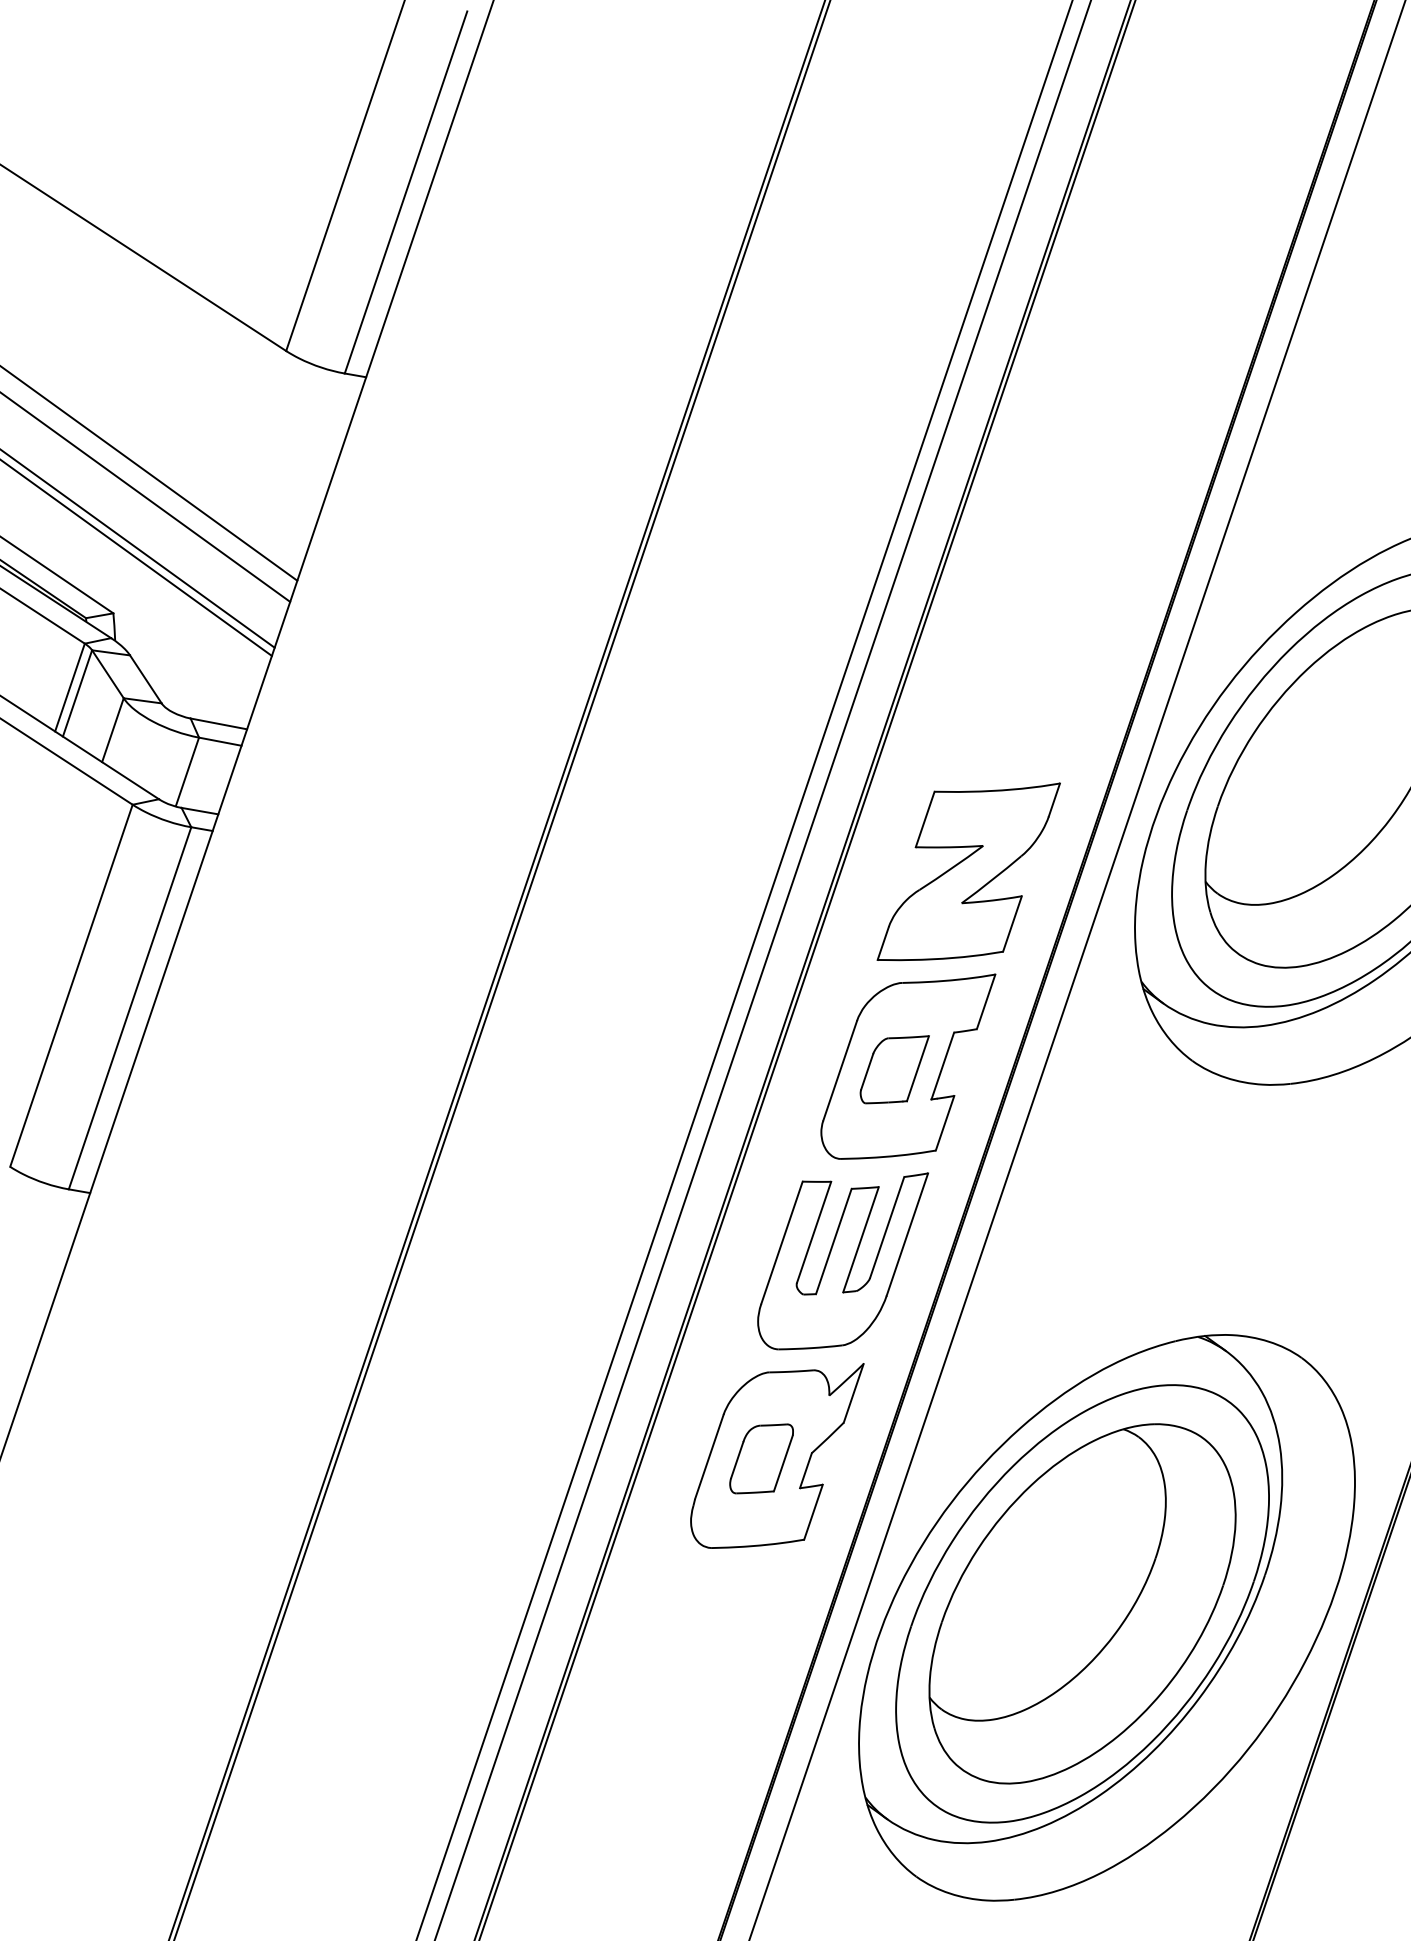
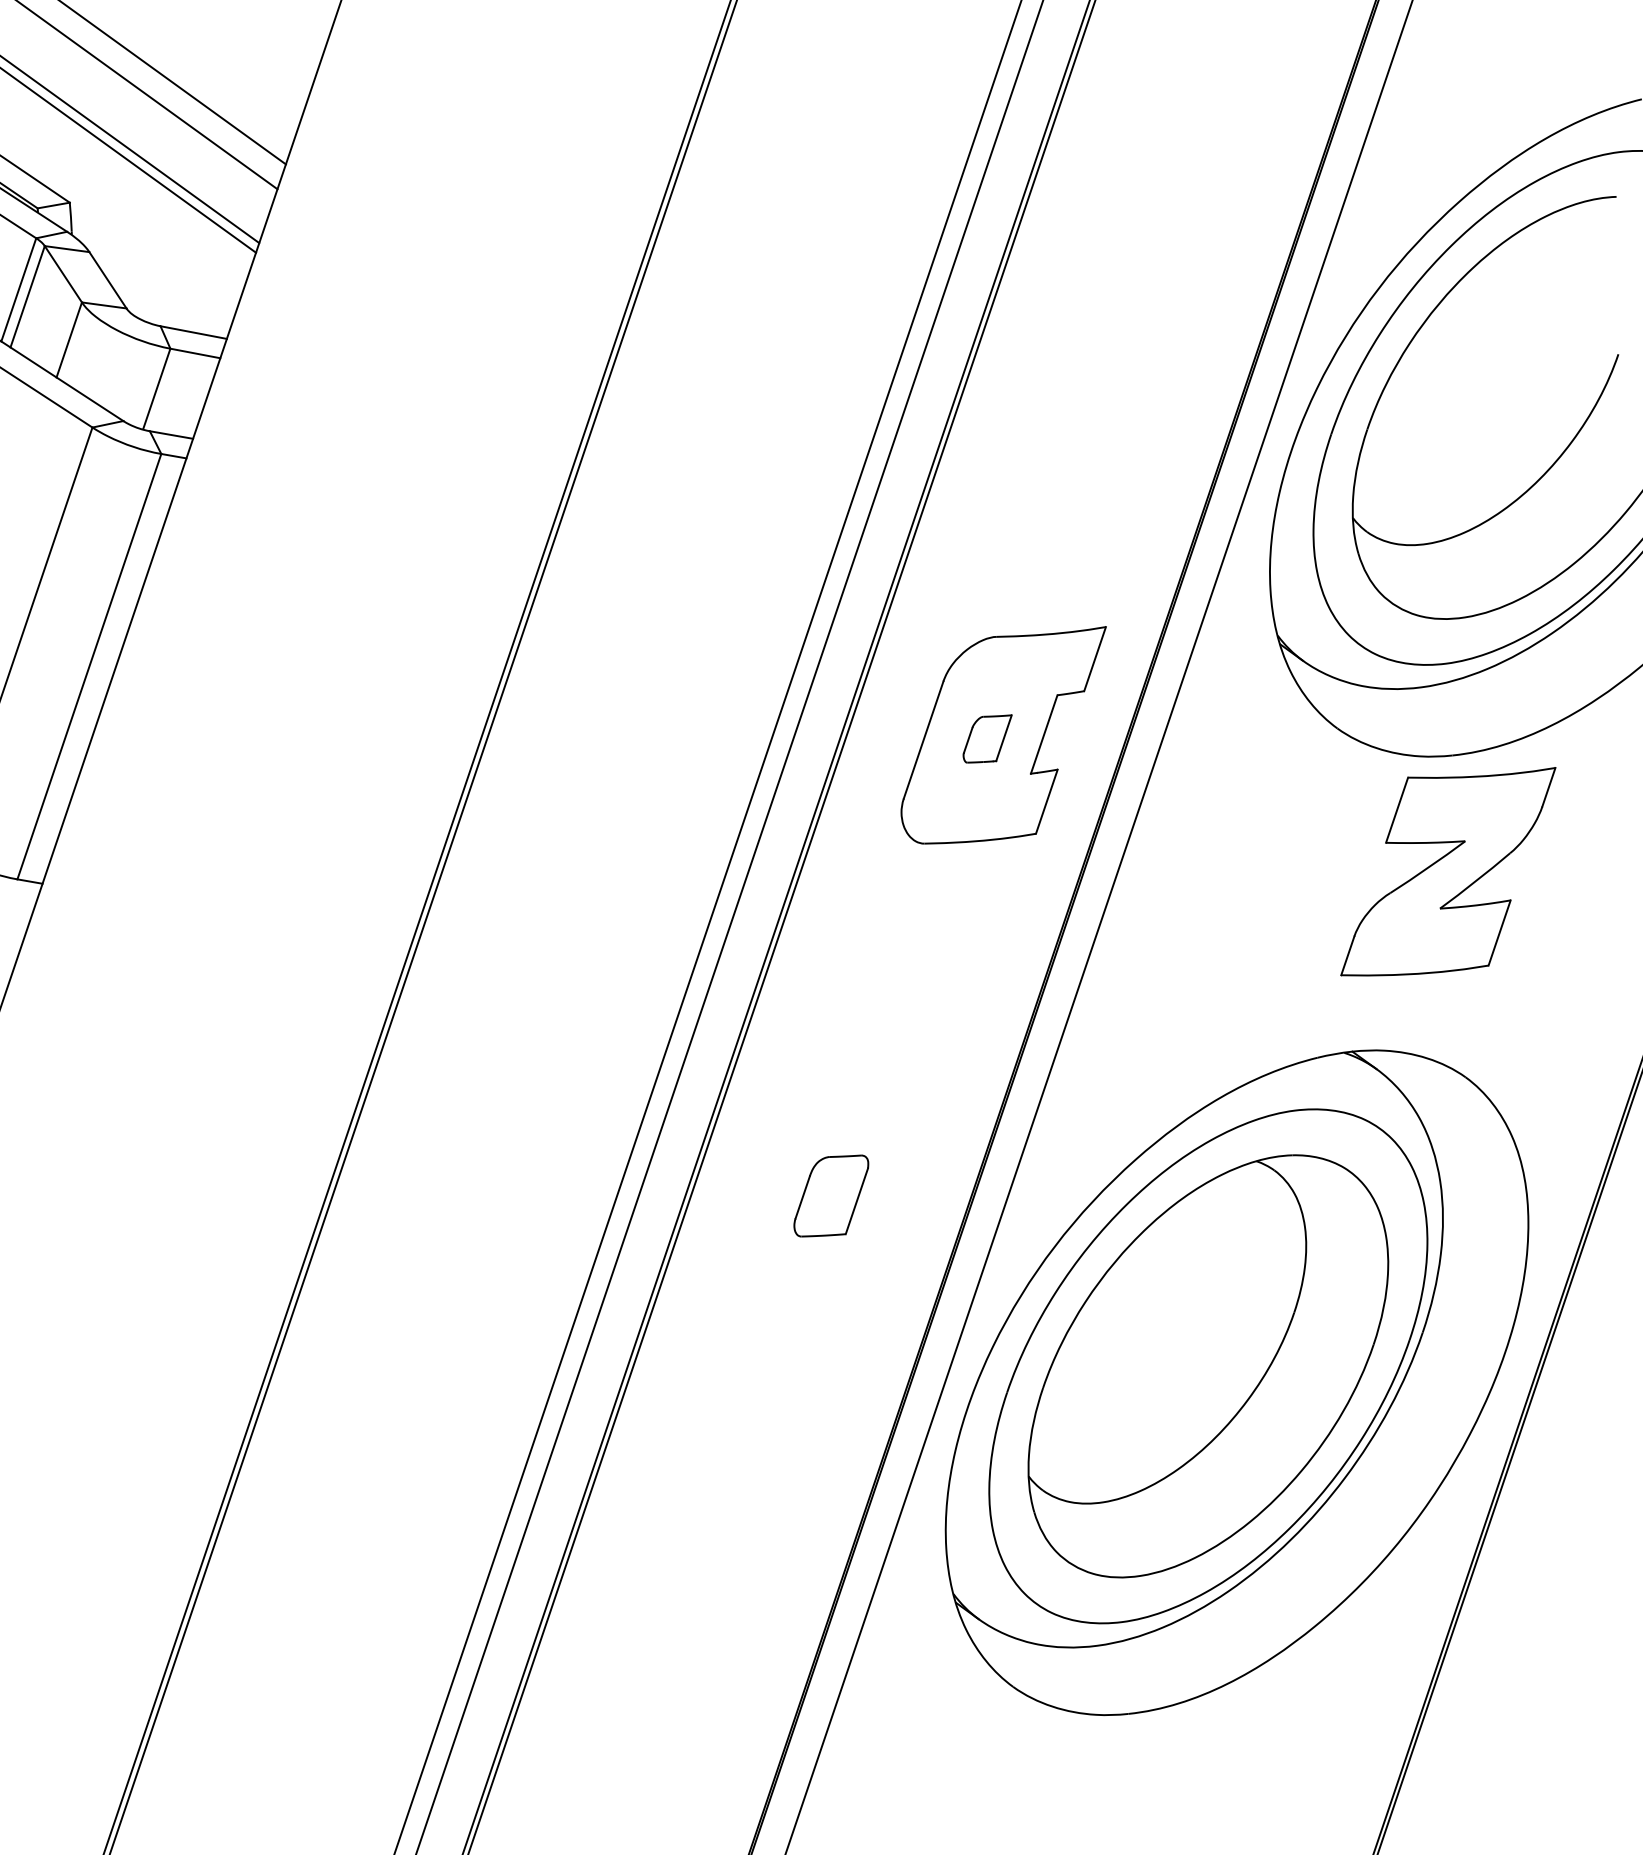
part: (968, 871) -> (1447, 871), moved
part: (894, 1069) -> (987, 738), size x0.6
part: (842, 1261) -> (926, 964), removed
part: (777, 1455) -> (849, 1192), removed

